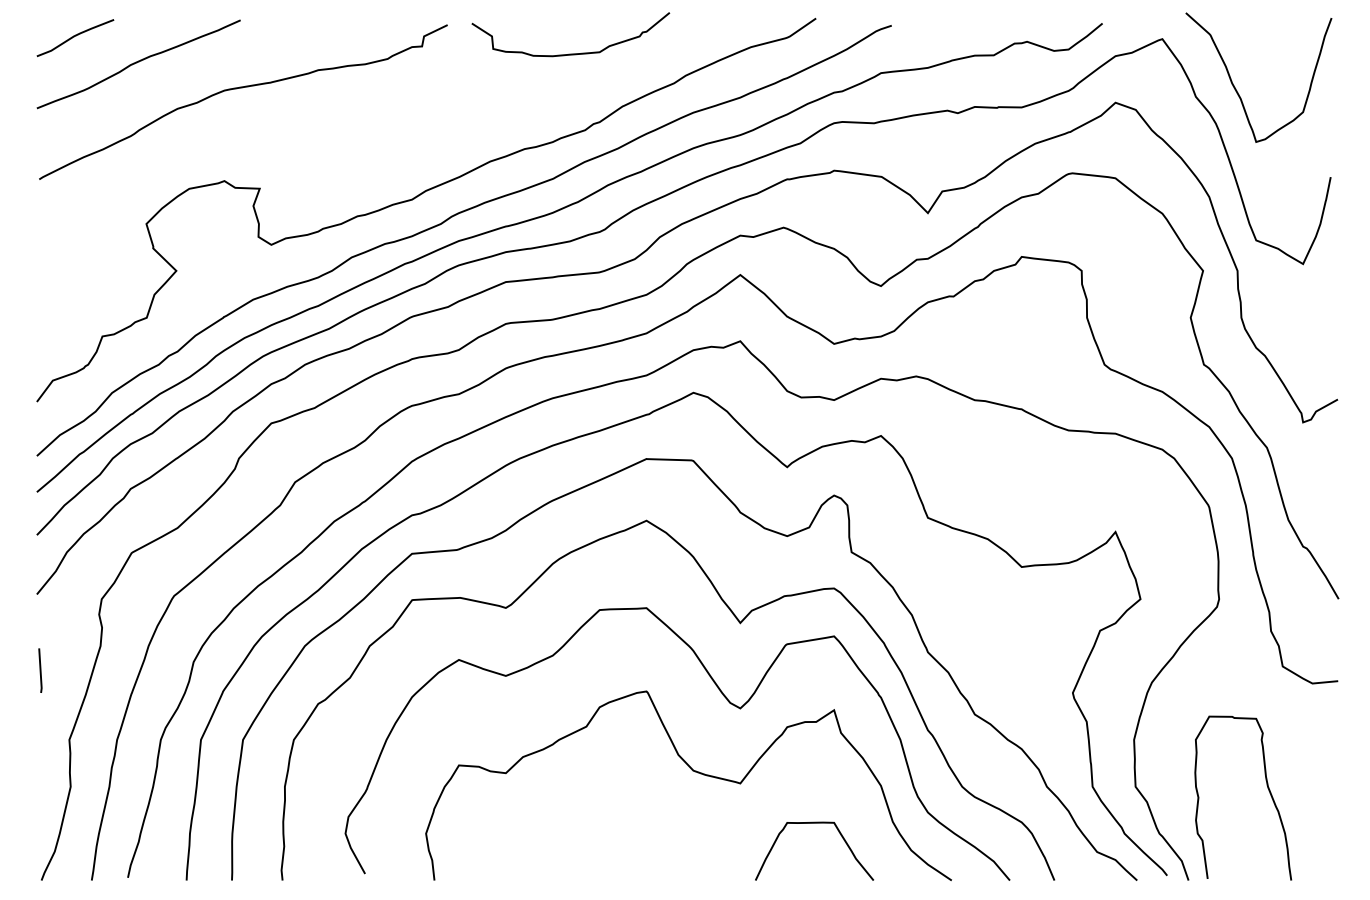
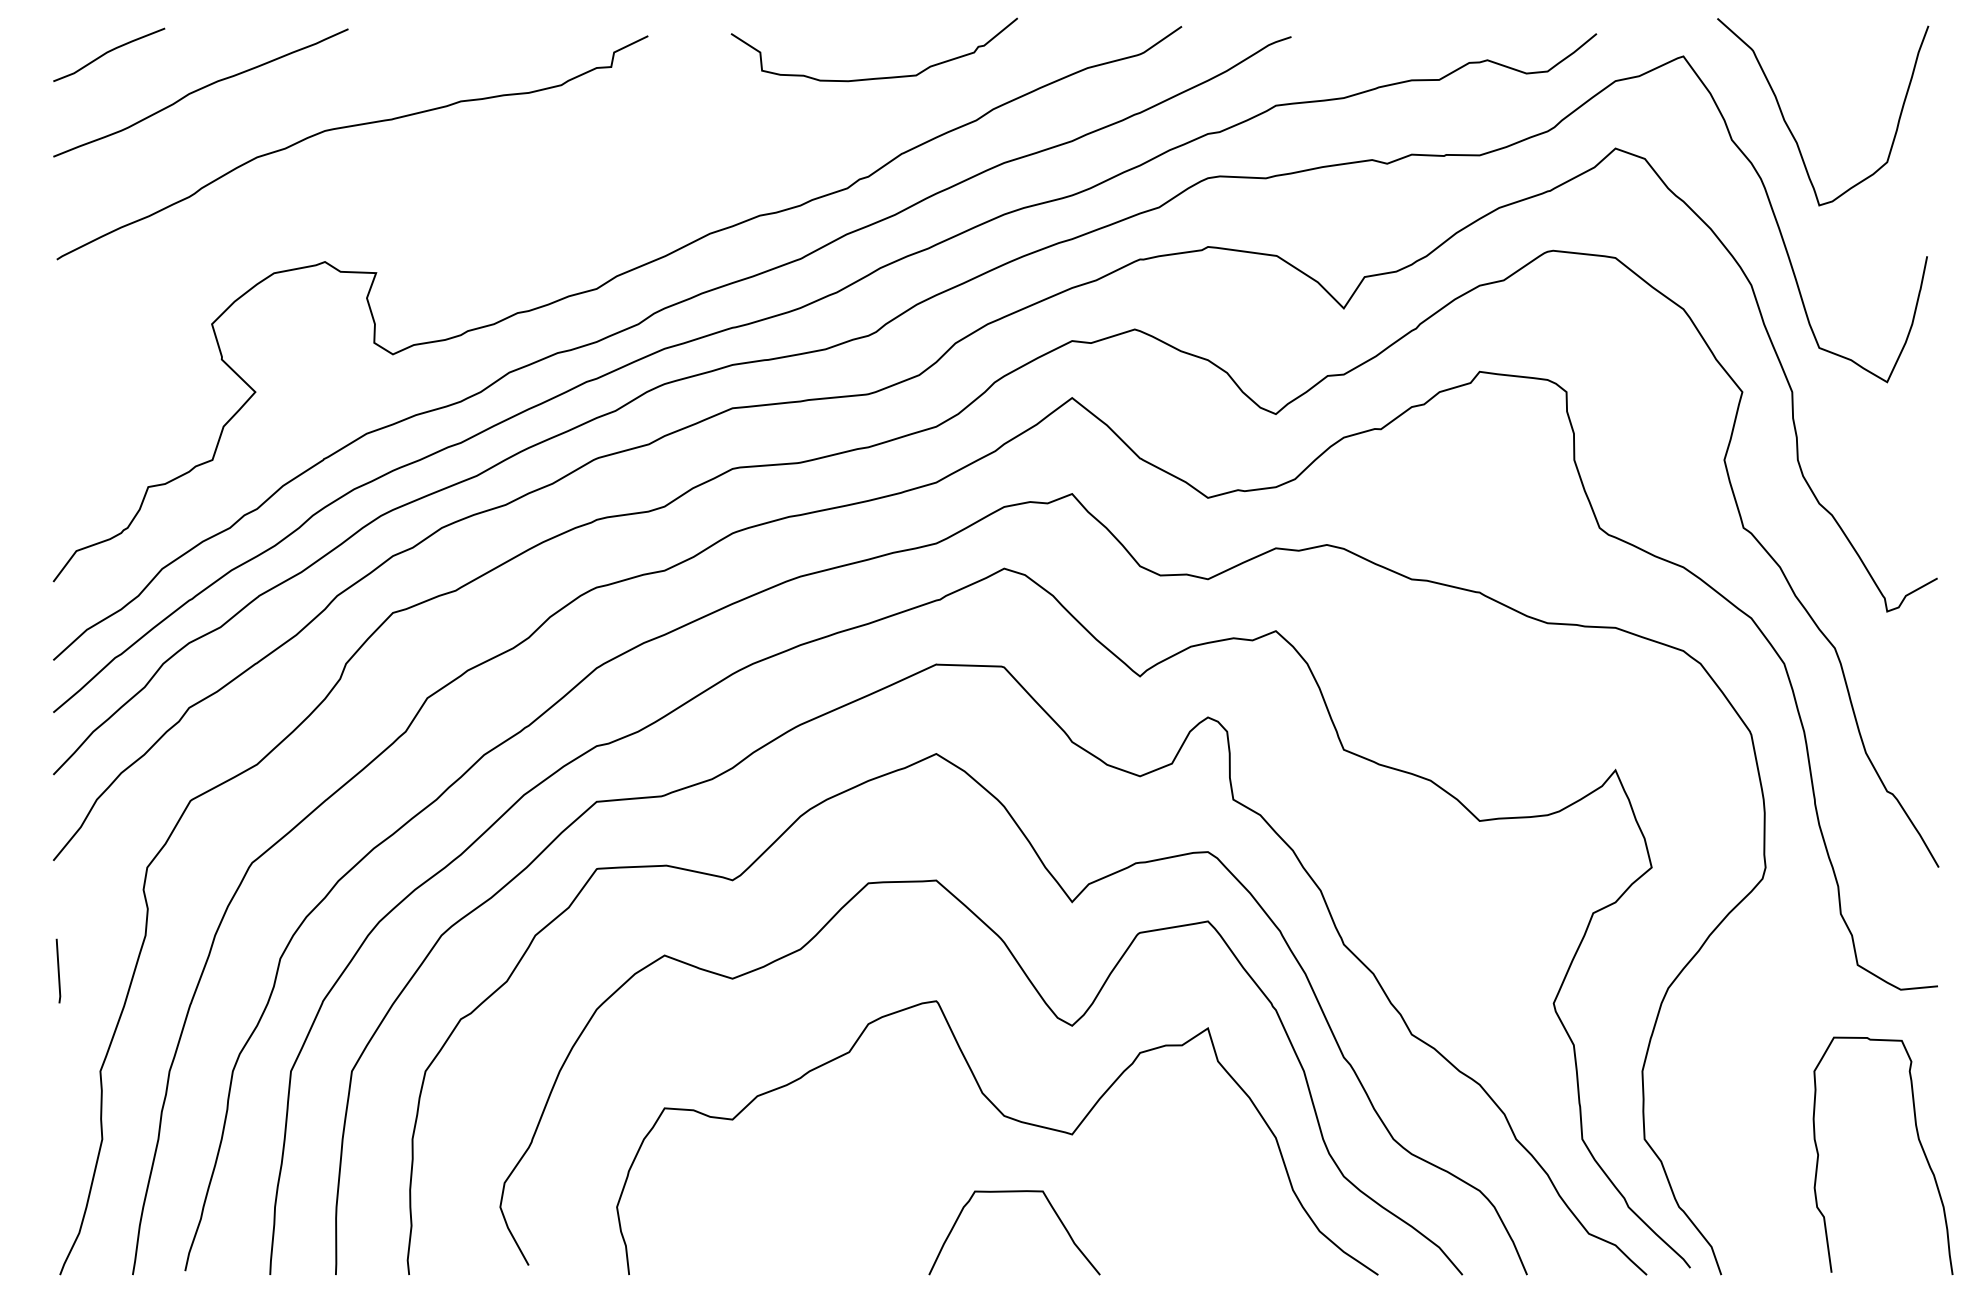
curve: (570, 53) -> (873, 77), moved
curve: (1267, 788) -> (1918, 1141), moved
curve: (814, 823) -> (1014, 1192), moved

